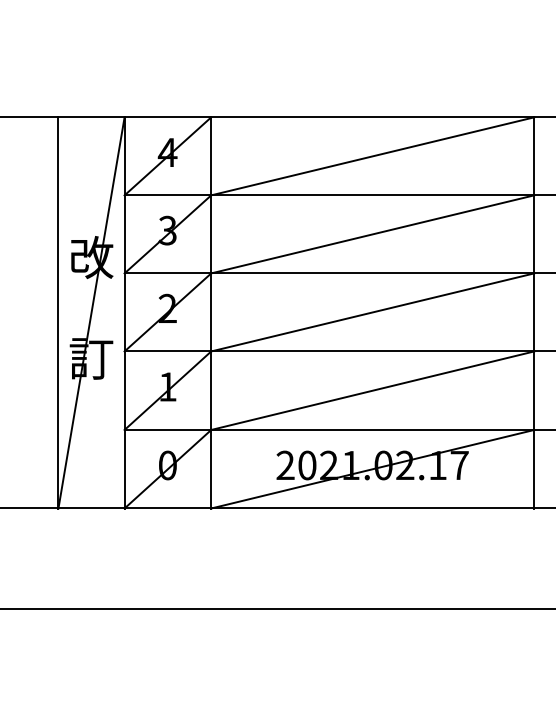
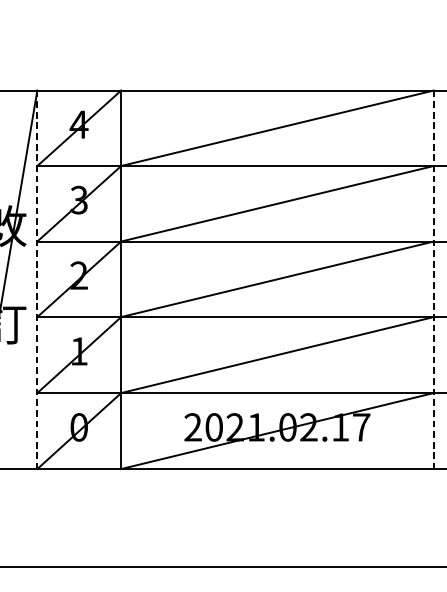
line: (124, 312) -> (37, 279), solid -> dashed
line: (534, 312) -> (434, 279), solid -> dashed

